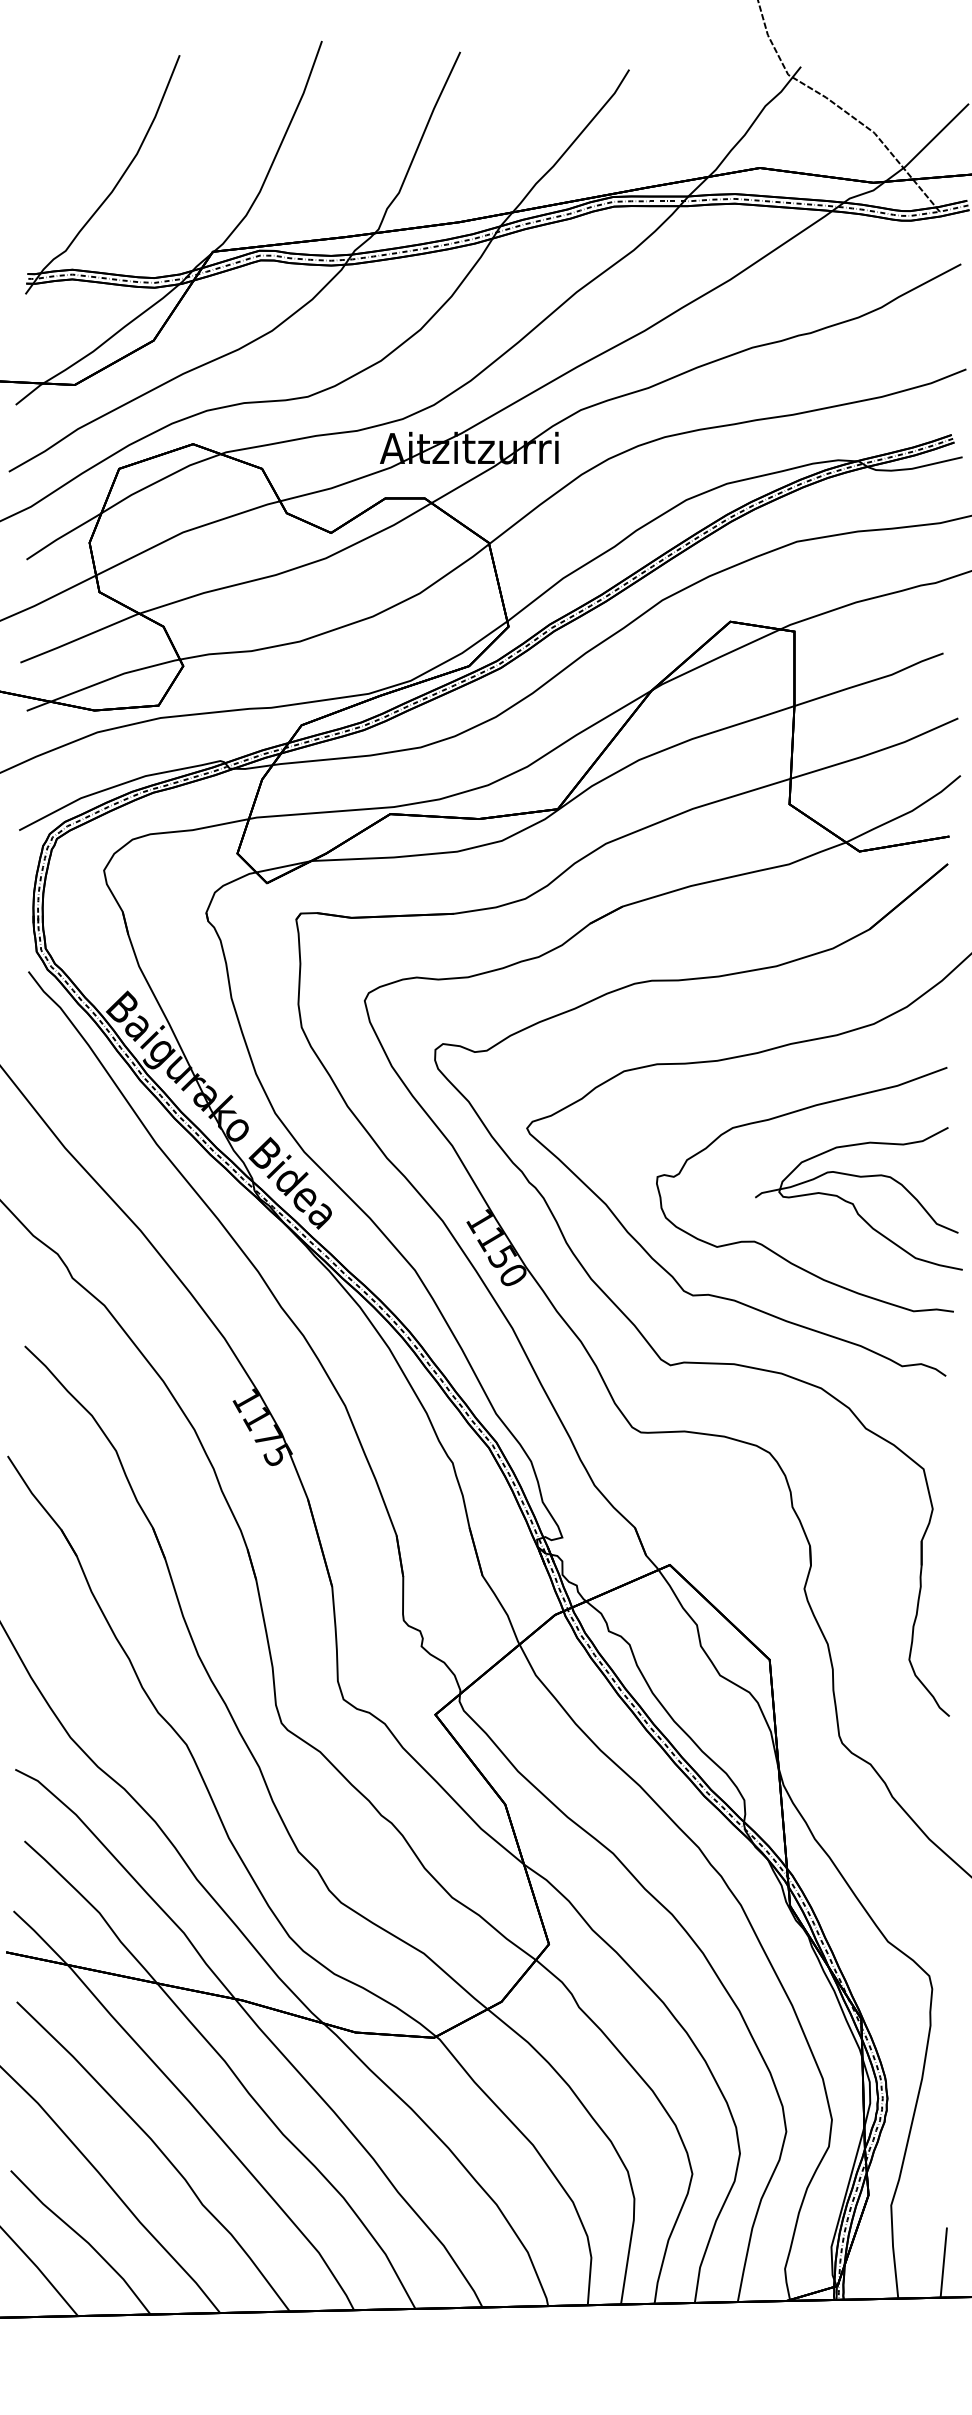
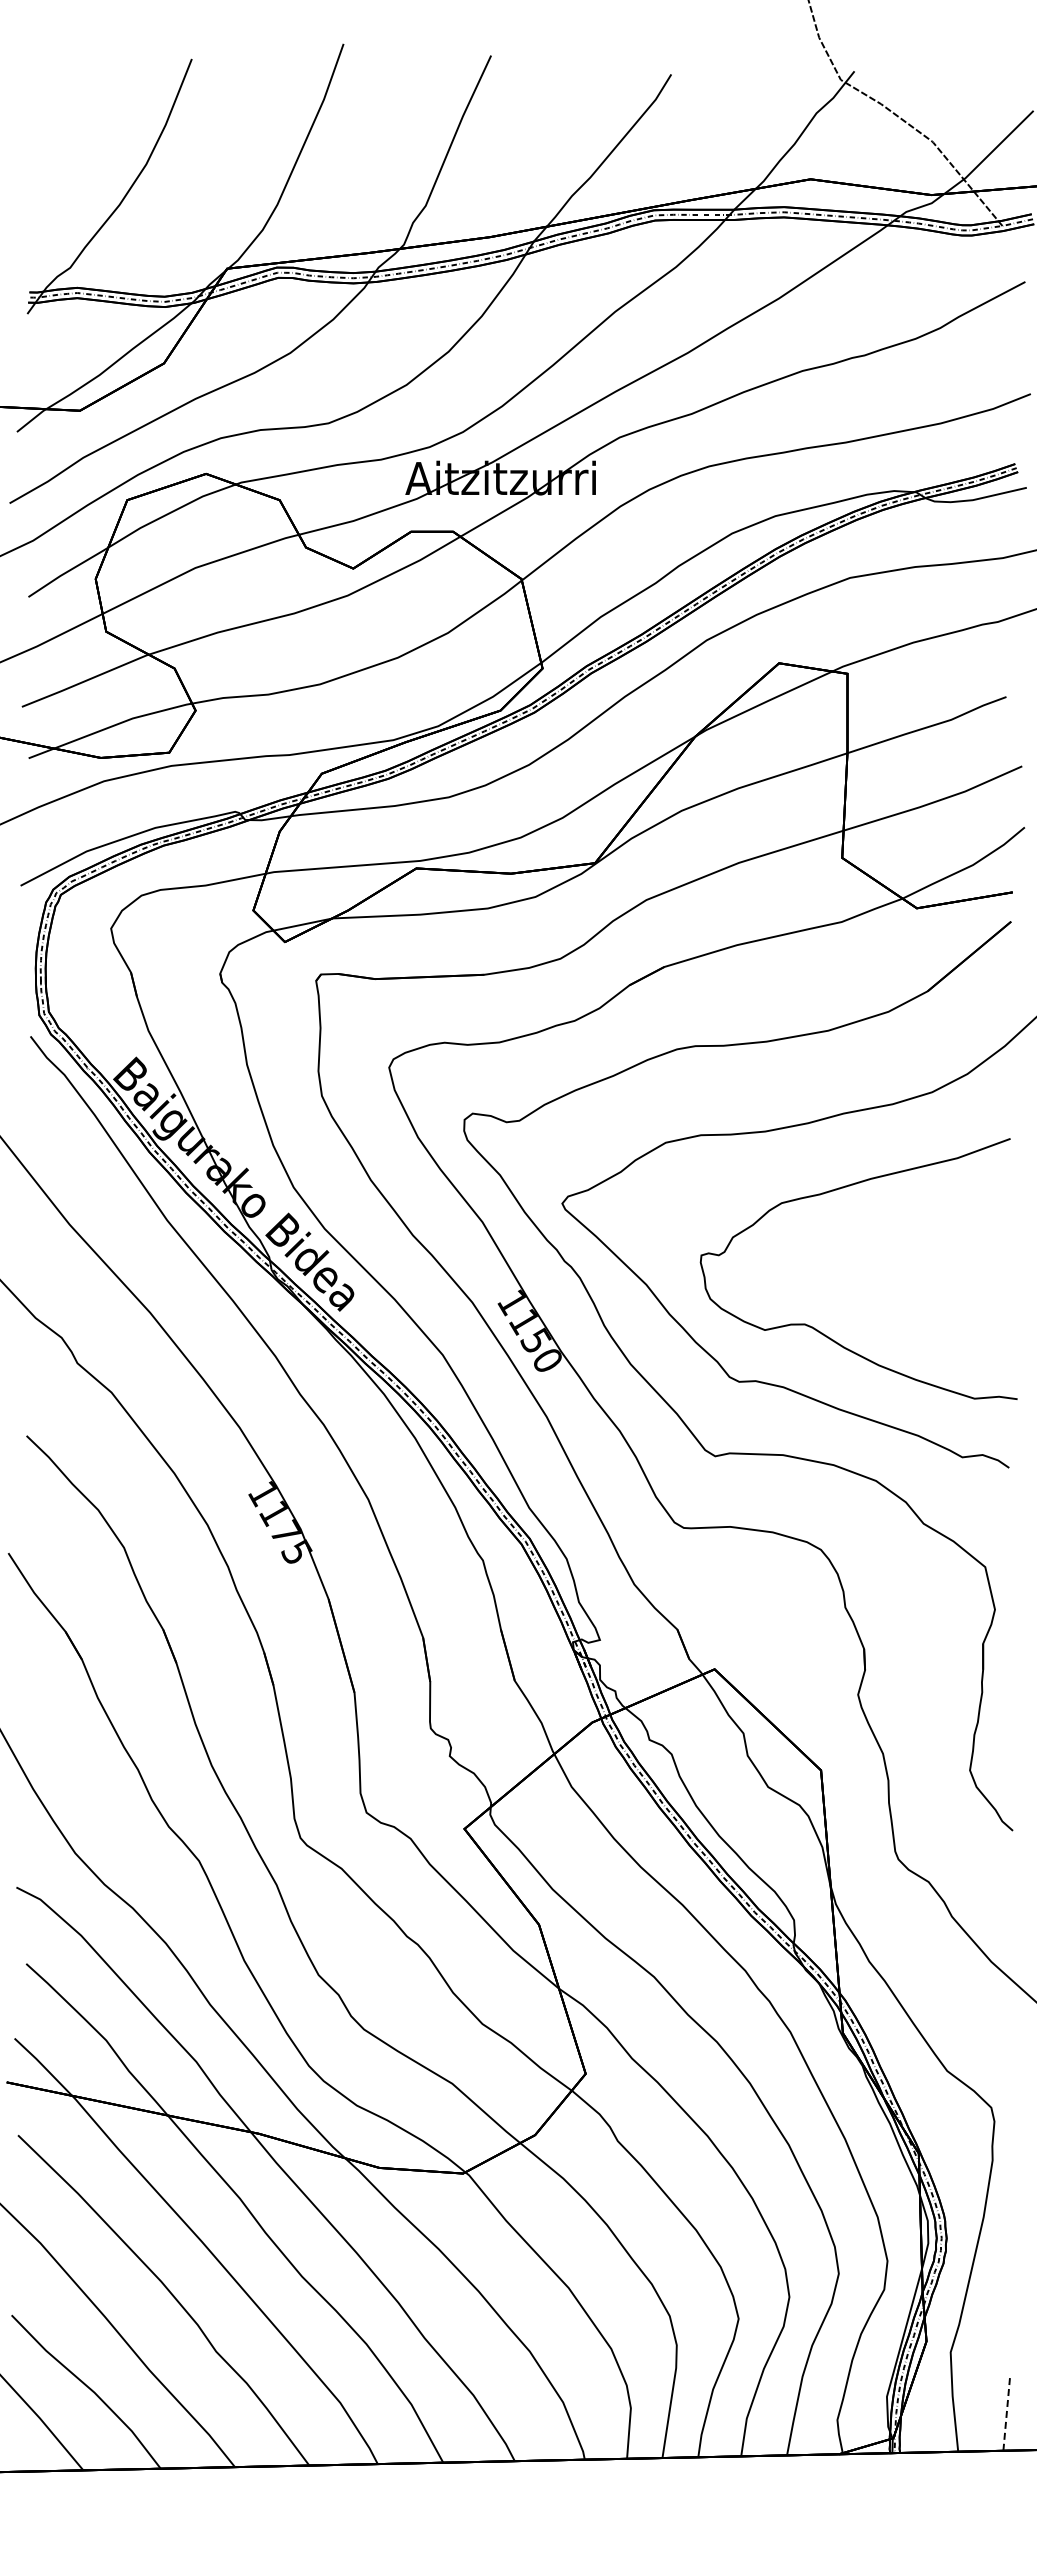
part: (853, 1203) -> (910, 1283), removed
line: (943, 2262) -> (1006, 2413), solid -> dashed

